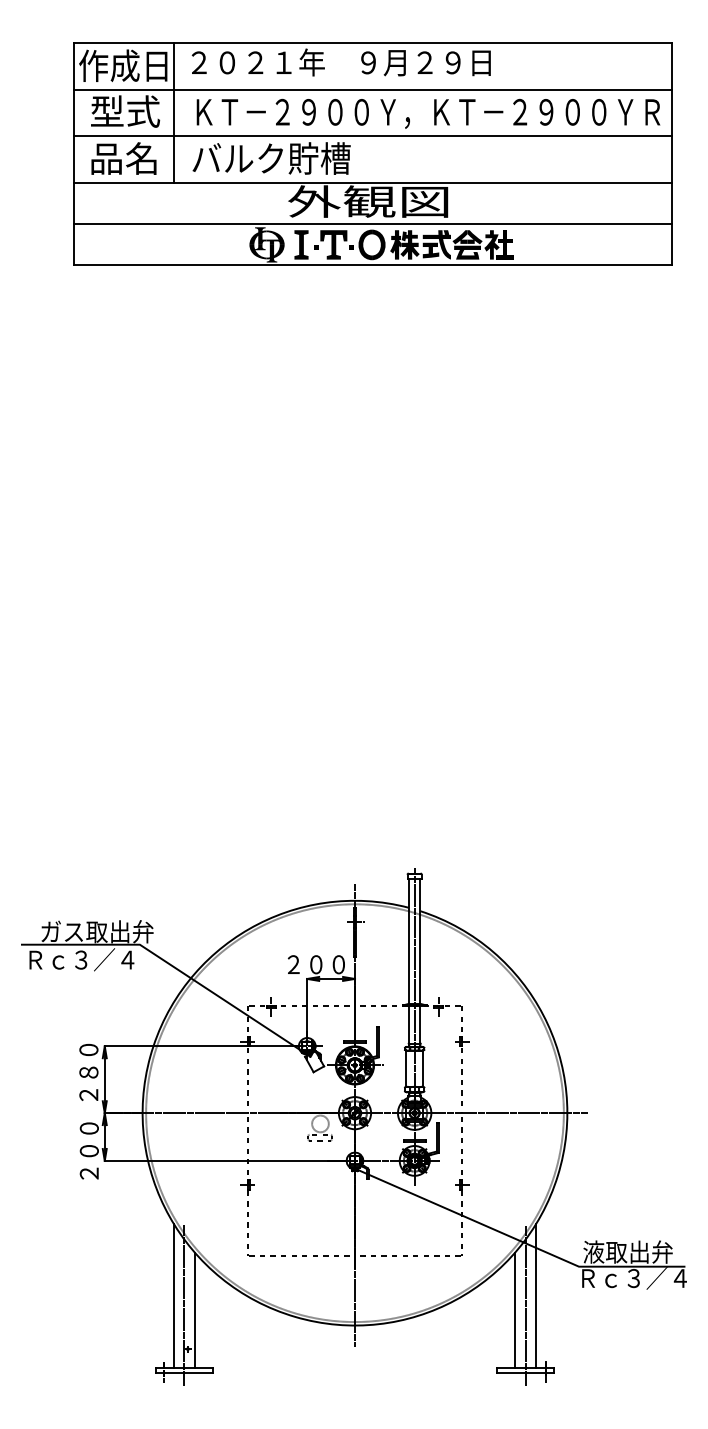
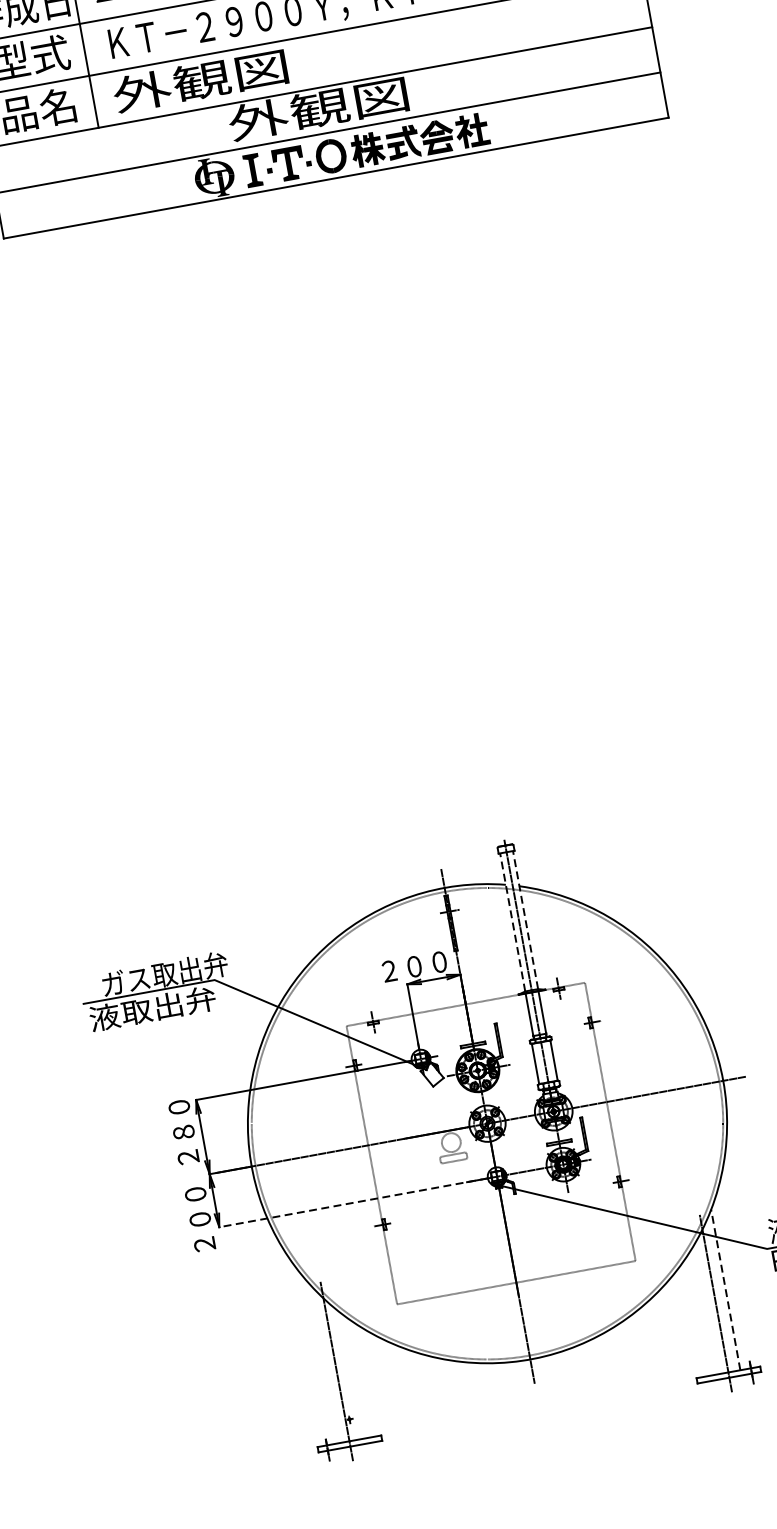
text: (271, 158) -> (202, 80), バルク貯槽 -> 外観図
line: (408, 941) -> (512, 922), solid -> dashed
line: (420, 941) -> (525, 919), solid -> dashed
text: (81, 959) -> (152, 1008), Ｒｃ３／４ -> 液取出弁
line: (225, 1160) -> (353, 1202), solid -> dashed
line: (173, 1295) -> (322, 1362), removed
line: (536, 1295) -> (725, 1289), solid -> dashed
line: (195, 1310) -> (350, 1374), removed
line: (514, 1310) -> (704, 1310), removed

